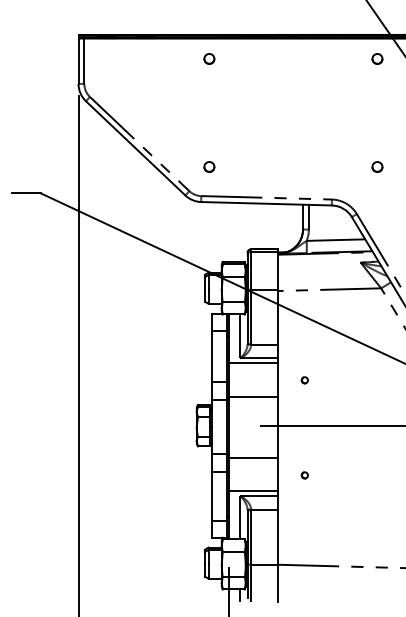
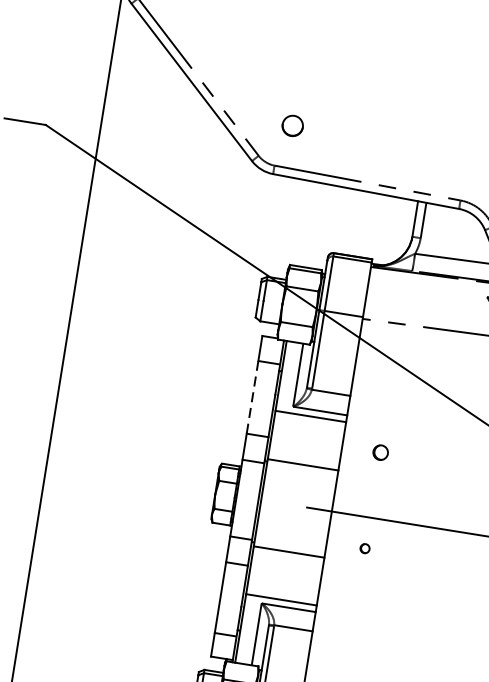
part: (209, 166) -> (293, 125), size x1.4
line: (211, 356) -> (252, 397), solid -> dashed
part: (304, 380) -> (379, 452), size x1.6
part: (304, 475) -> (364, 548), moved

